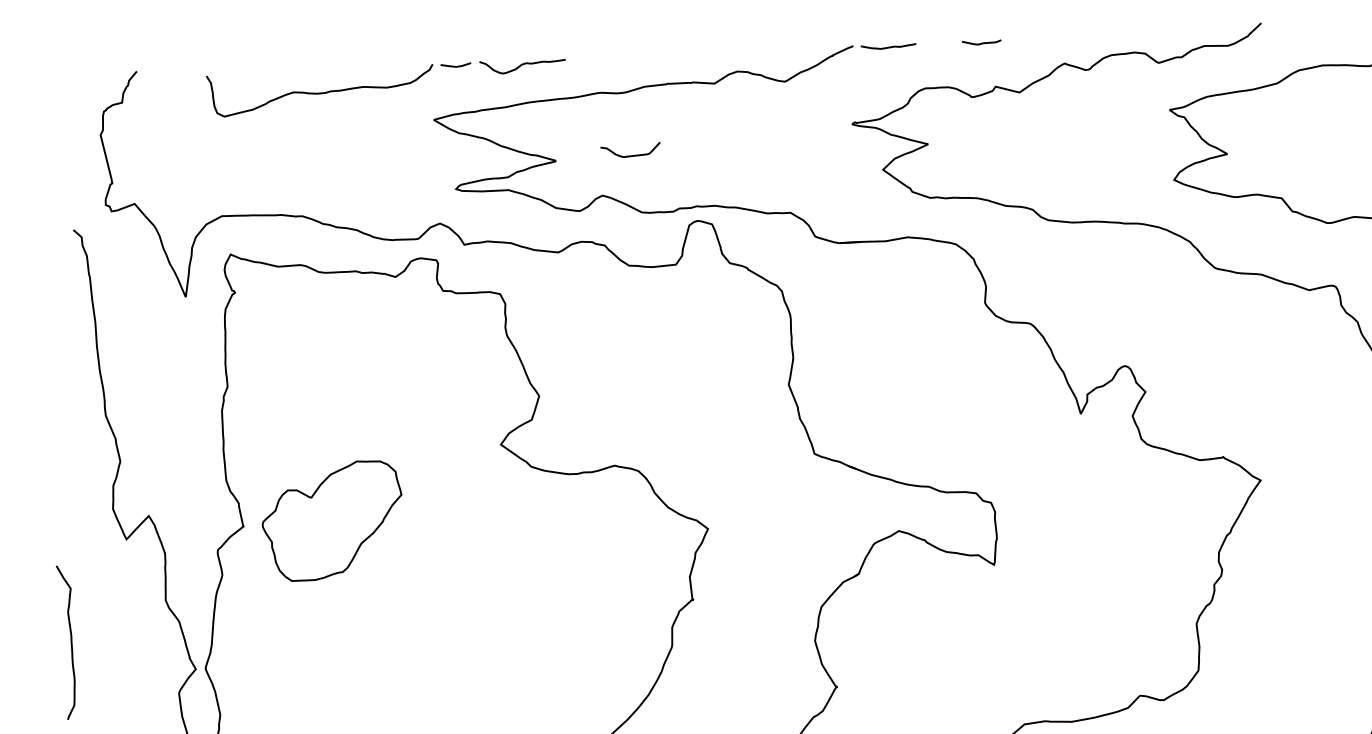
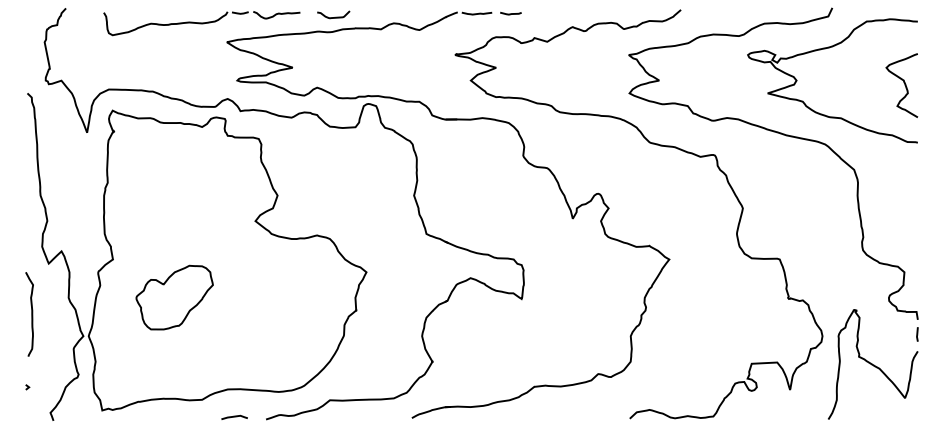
curve: (980, 42) -> (510, 13), moved
curve: (634, 153) -> (335, 16), moved
part: (332, 520) -> (174, 297), moved
curve: (70, 642) -> (31, 314), moved

